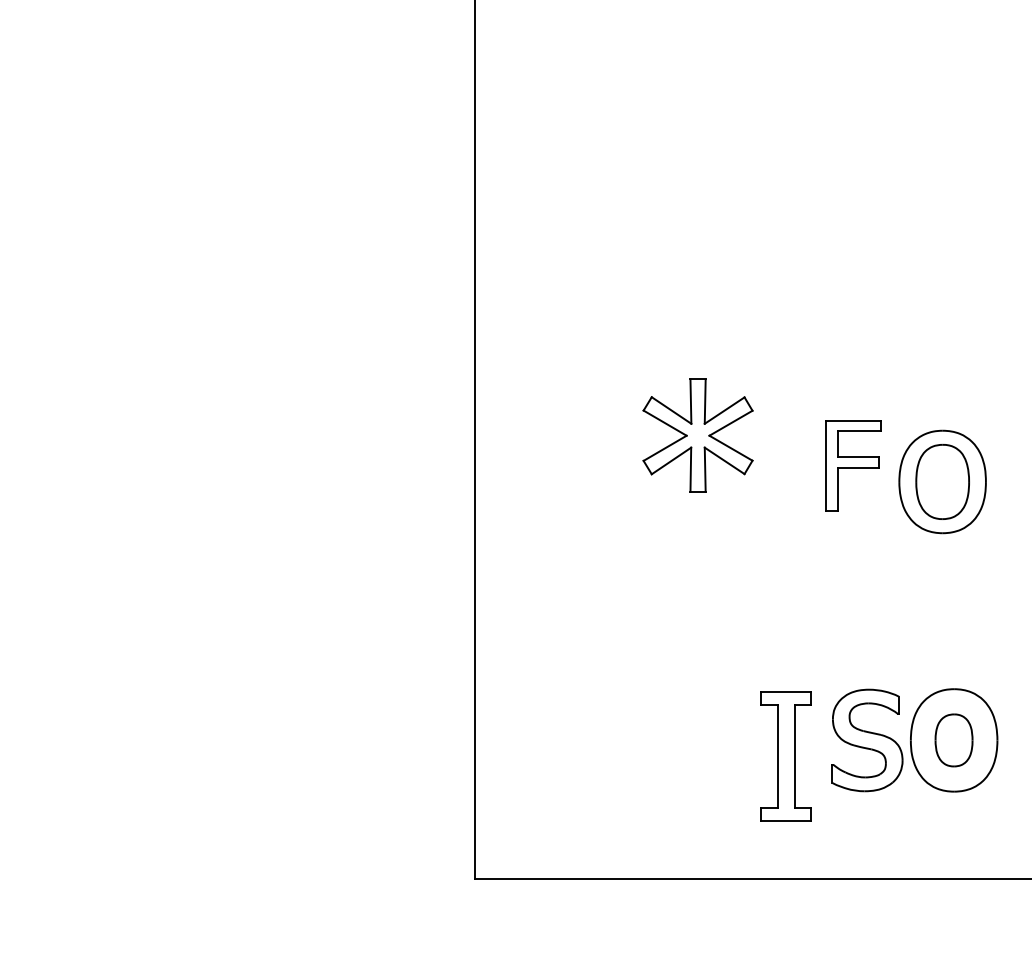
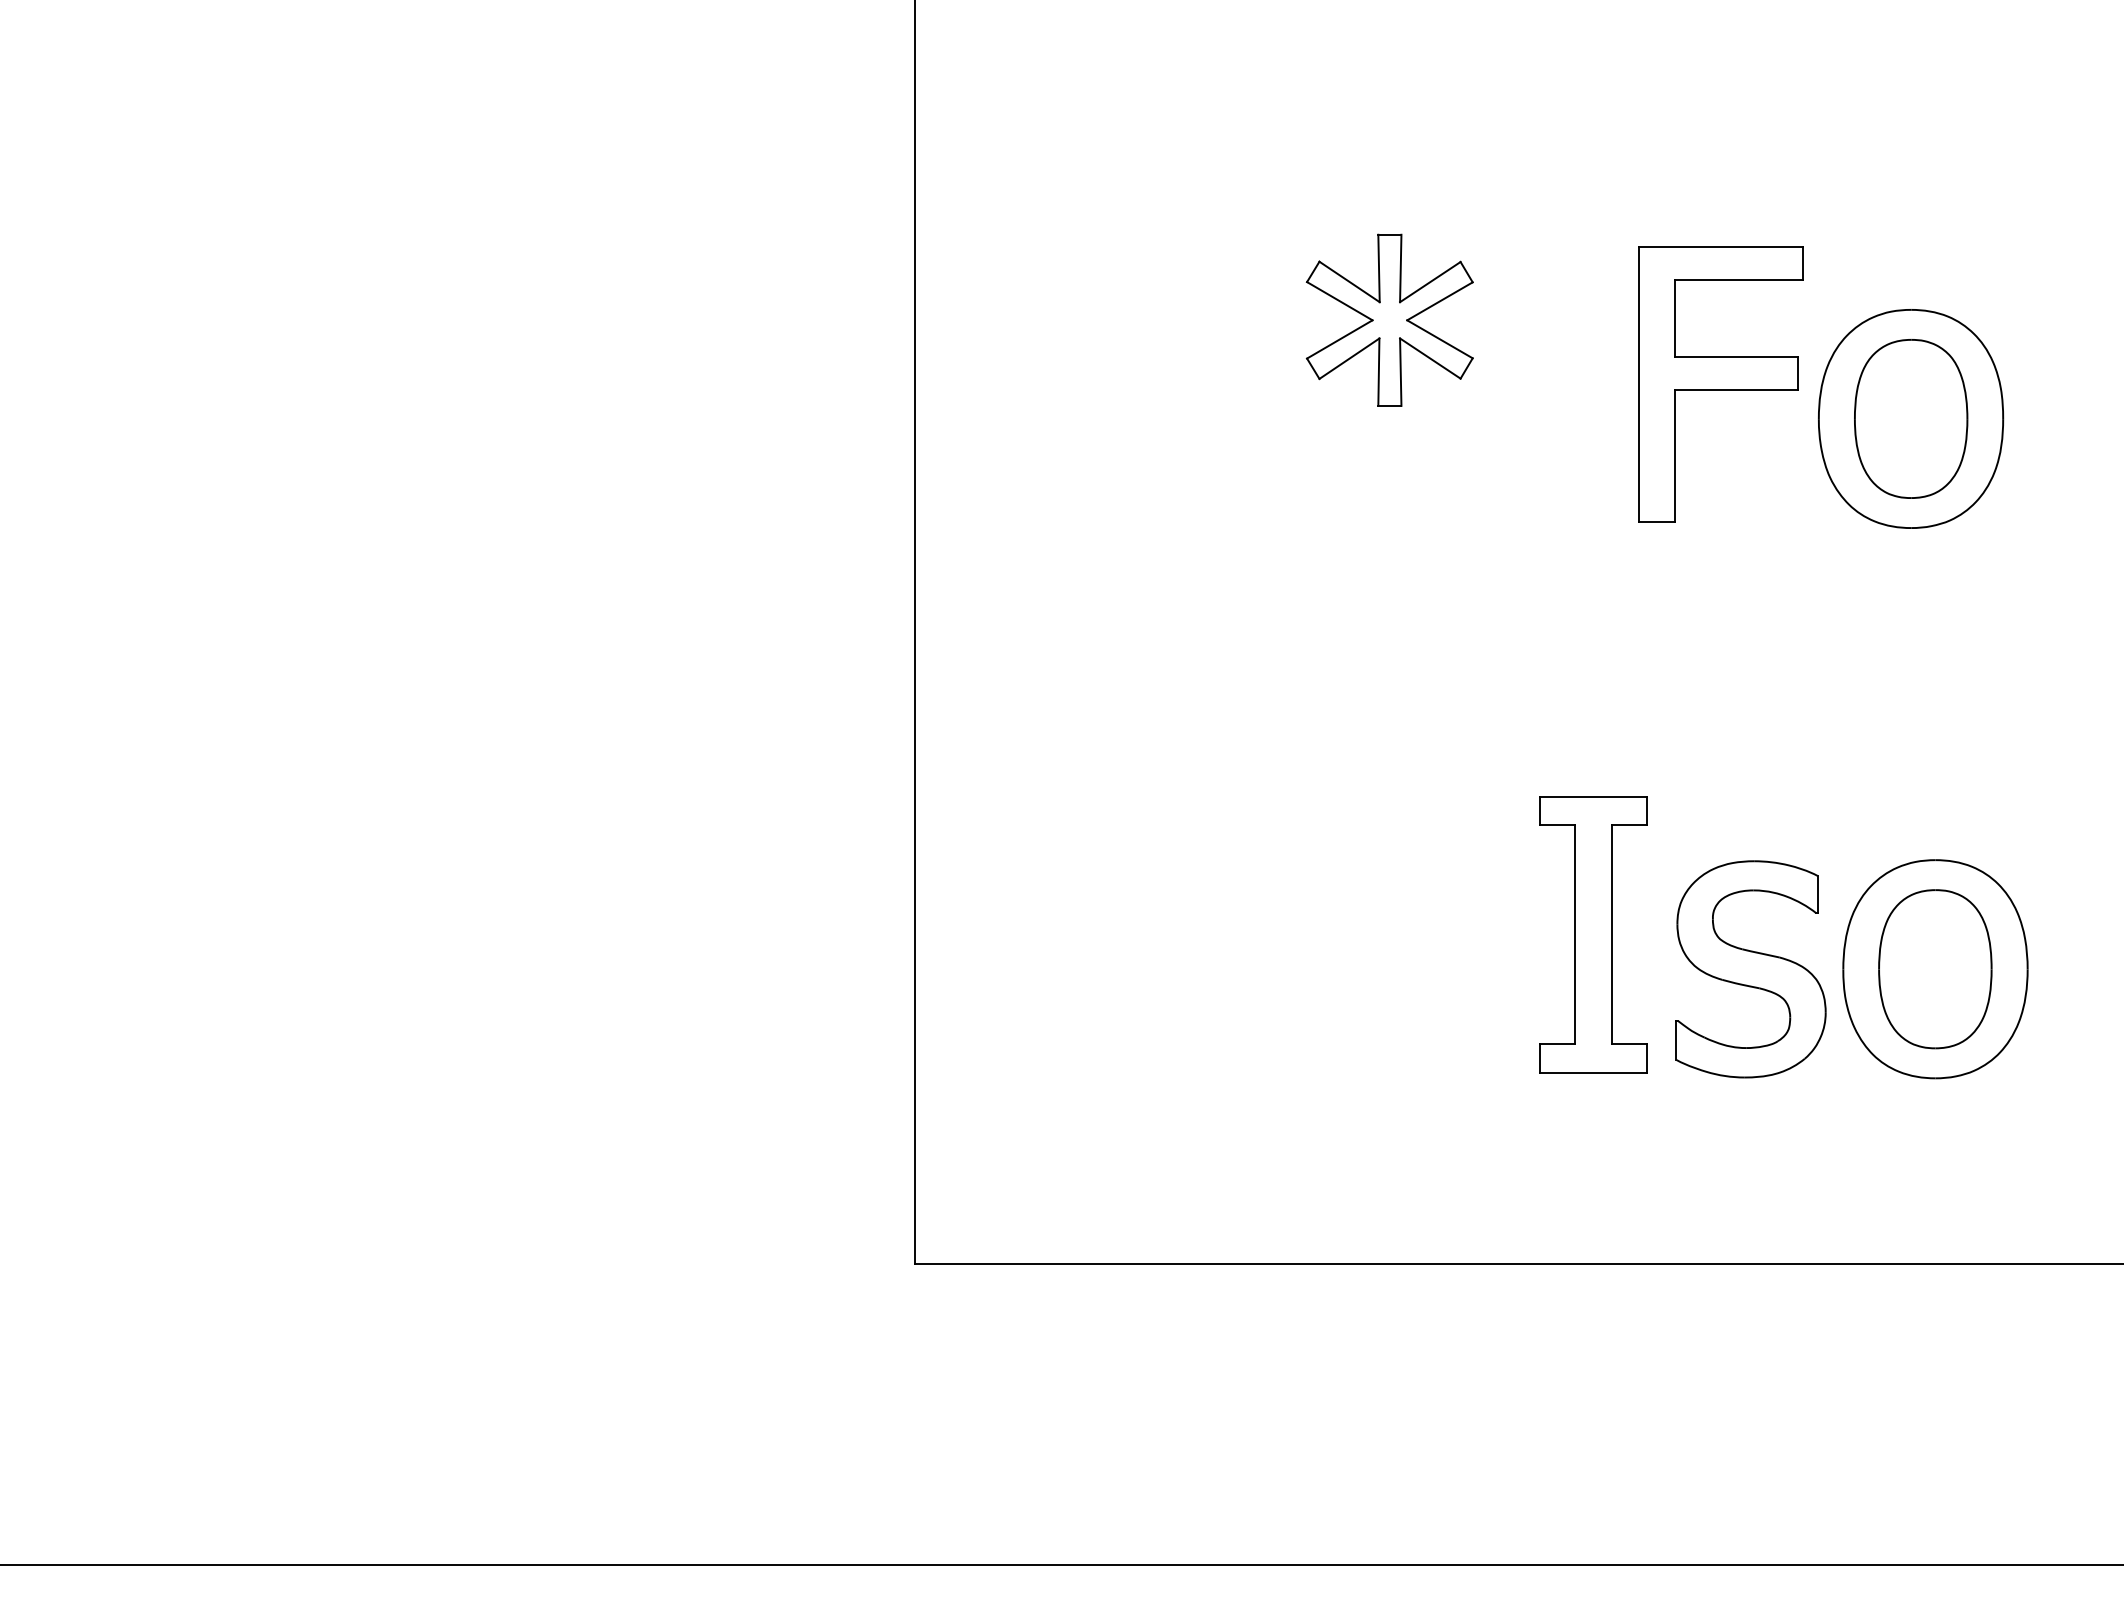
part: (697, 435) -> (1389, 319), size x0.71
part: (853, 465) -> (1721, 383), size x1.43
part: (953, 740) -> (1934, 969), size x1.43
part: (785, 756) -> (1591, 935), moved

